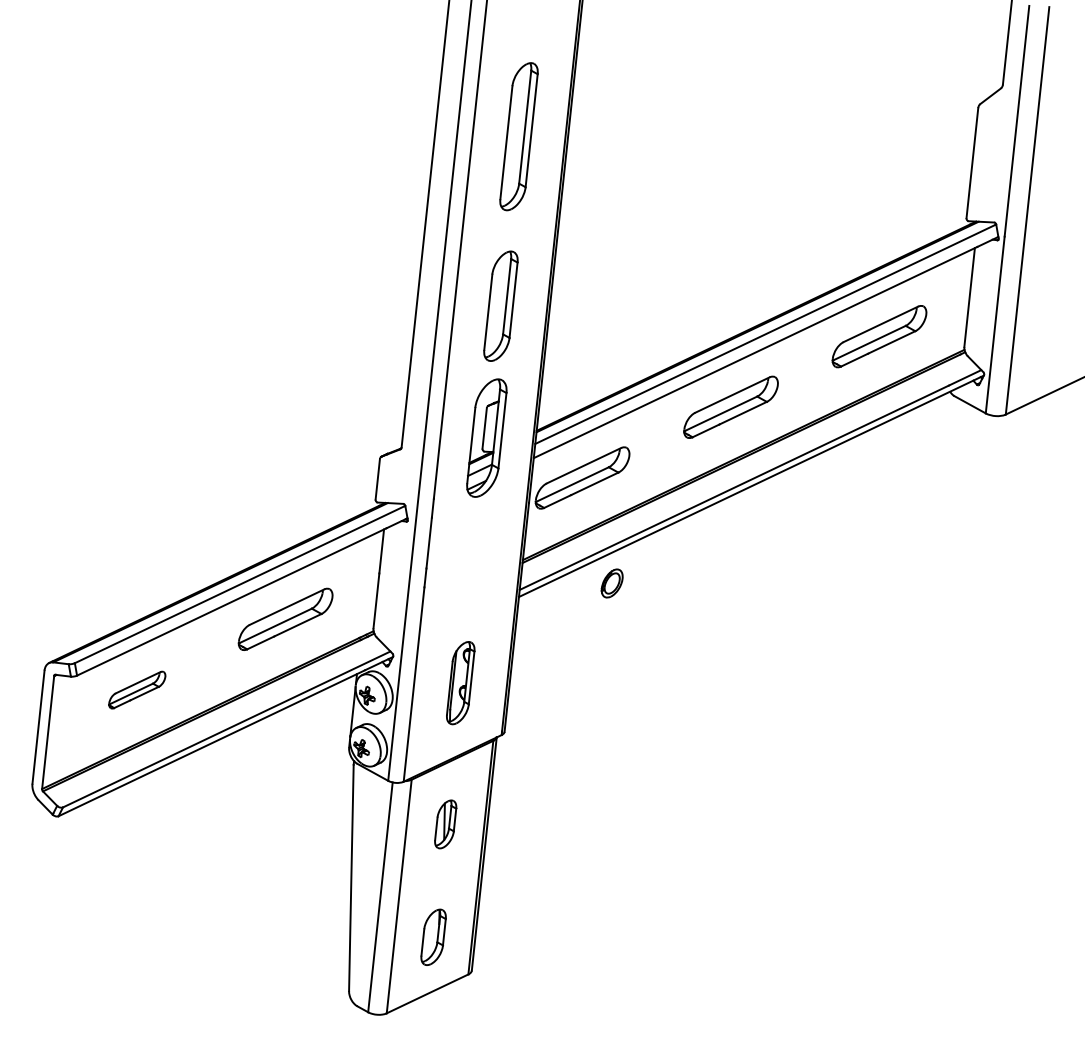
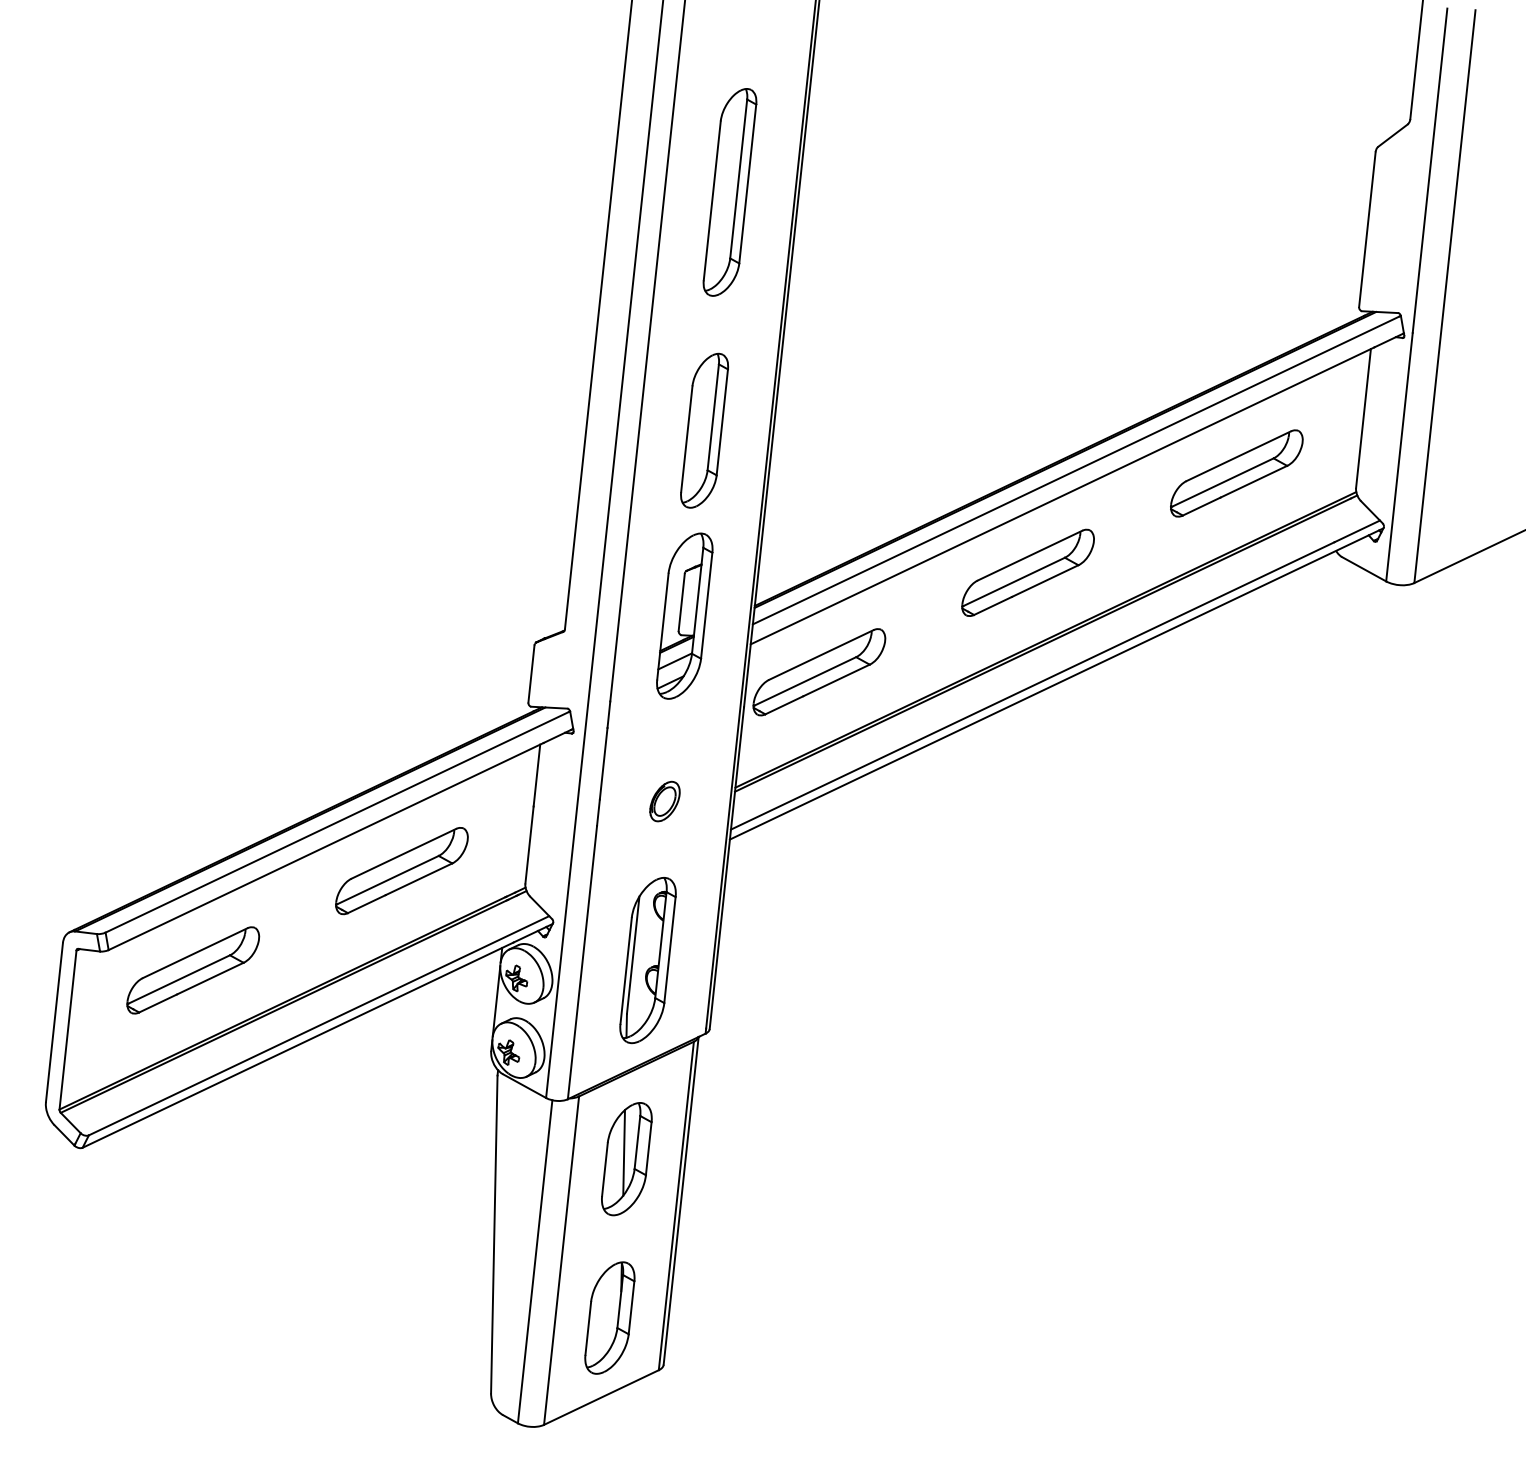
part: (611, 583) -> (664, 801), moved
part: (460, 683) -> (647, 960), size x1.43
part: (137, 690) -> (193, 970), size x1.67
part: (445, 824) -> (626, 1159), size x1.67
part: (433, 936) -> (609, 1317), size x1.43

